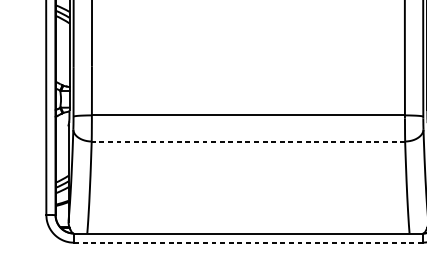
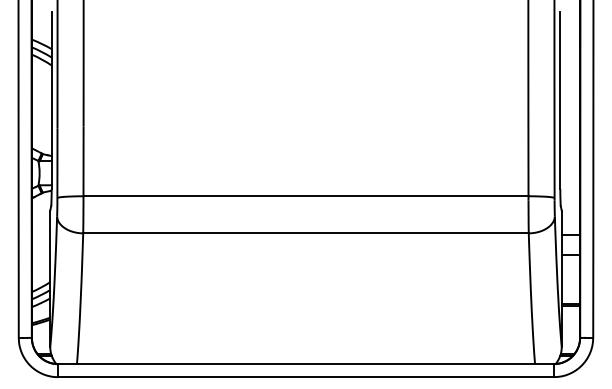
line: (248, 141) -> (306, 233), dashed -> solid
line: (248, 242) -> (306, 377), dashed -> solid

